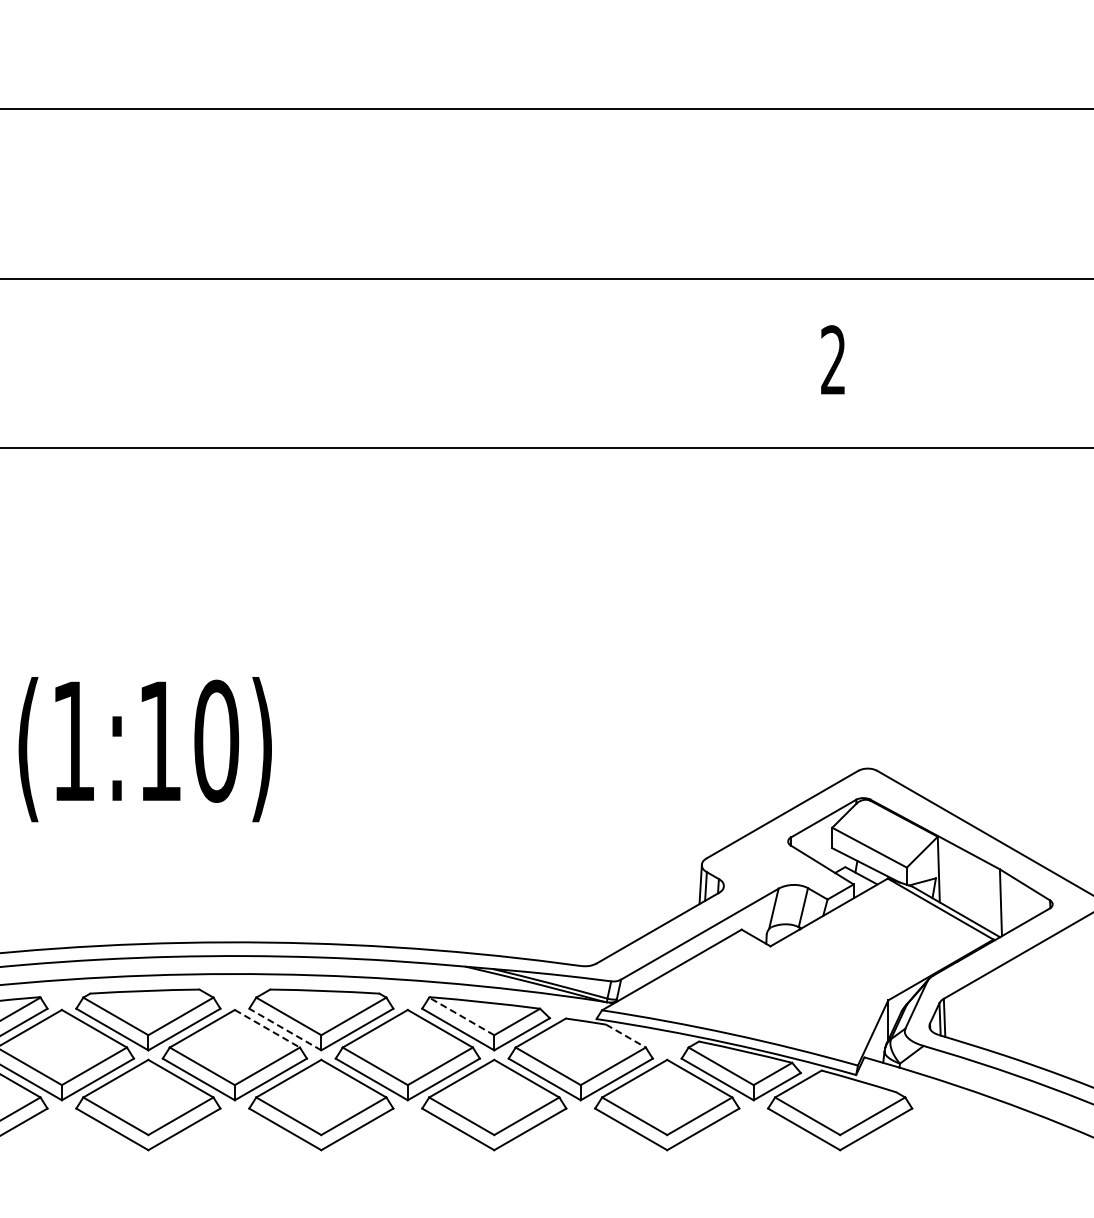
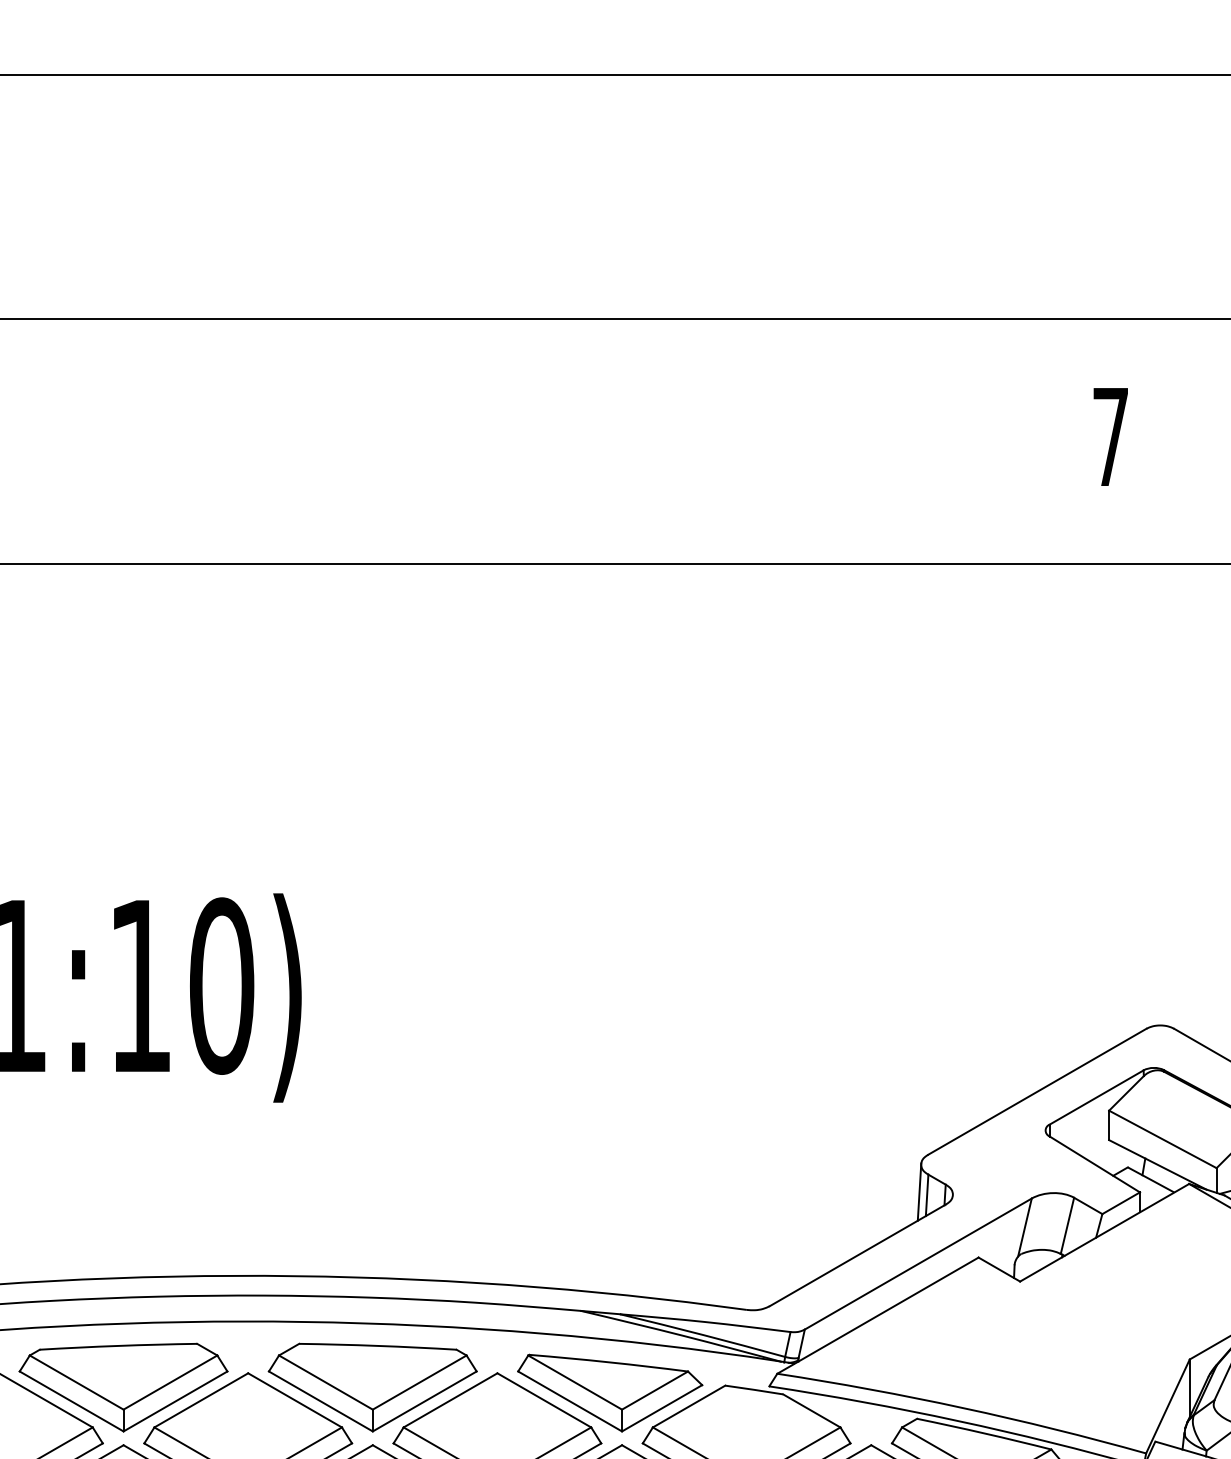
text: (833, 359) -> (1110, 435), 2 -> 7
line: (461, 1016) -> (574, 1382), dashed -> solid
line: (267, 1028) -> (295, 1399), dashed -> solid
line: (285, 1029) -> (321, 1401), dashed -> solid
line: (625, 1036) -> (811, 1411), dashed -> solid

